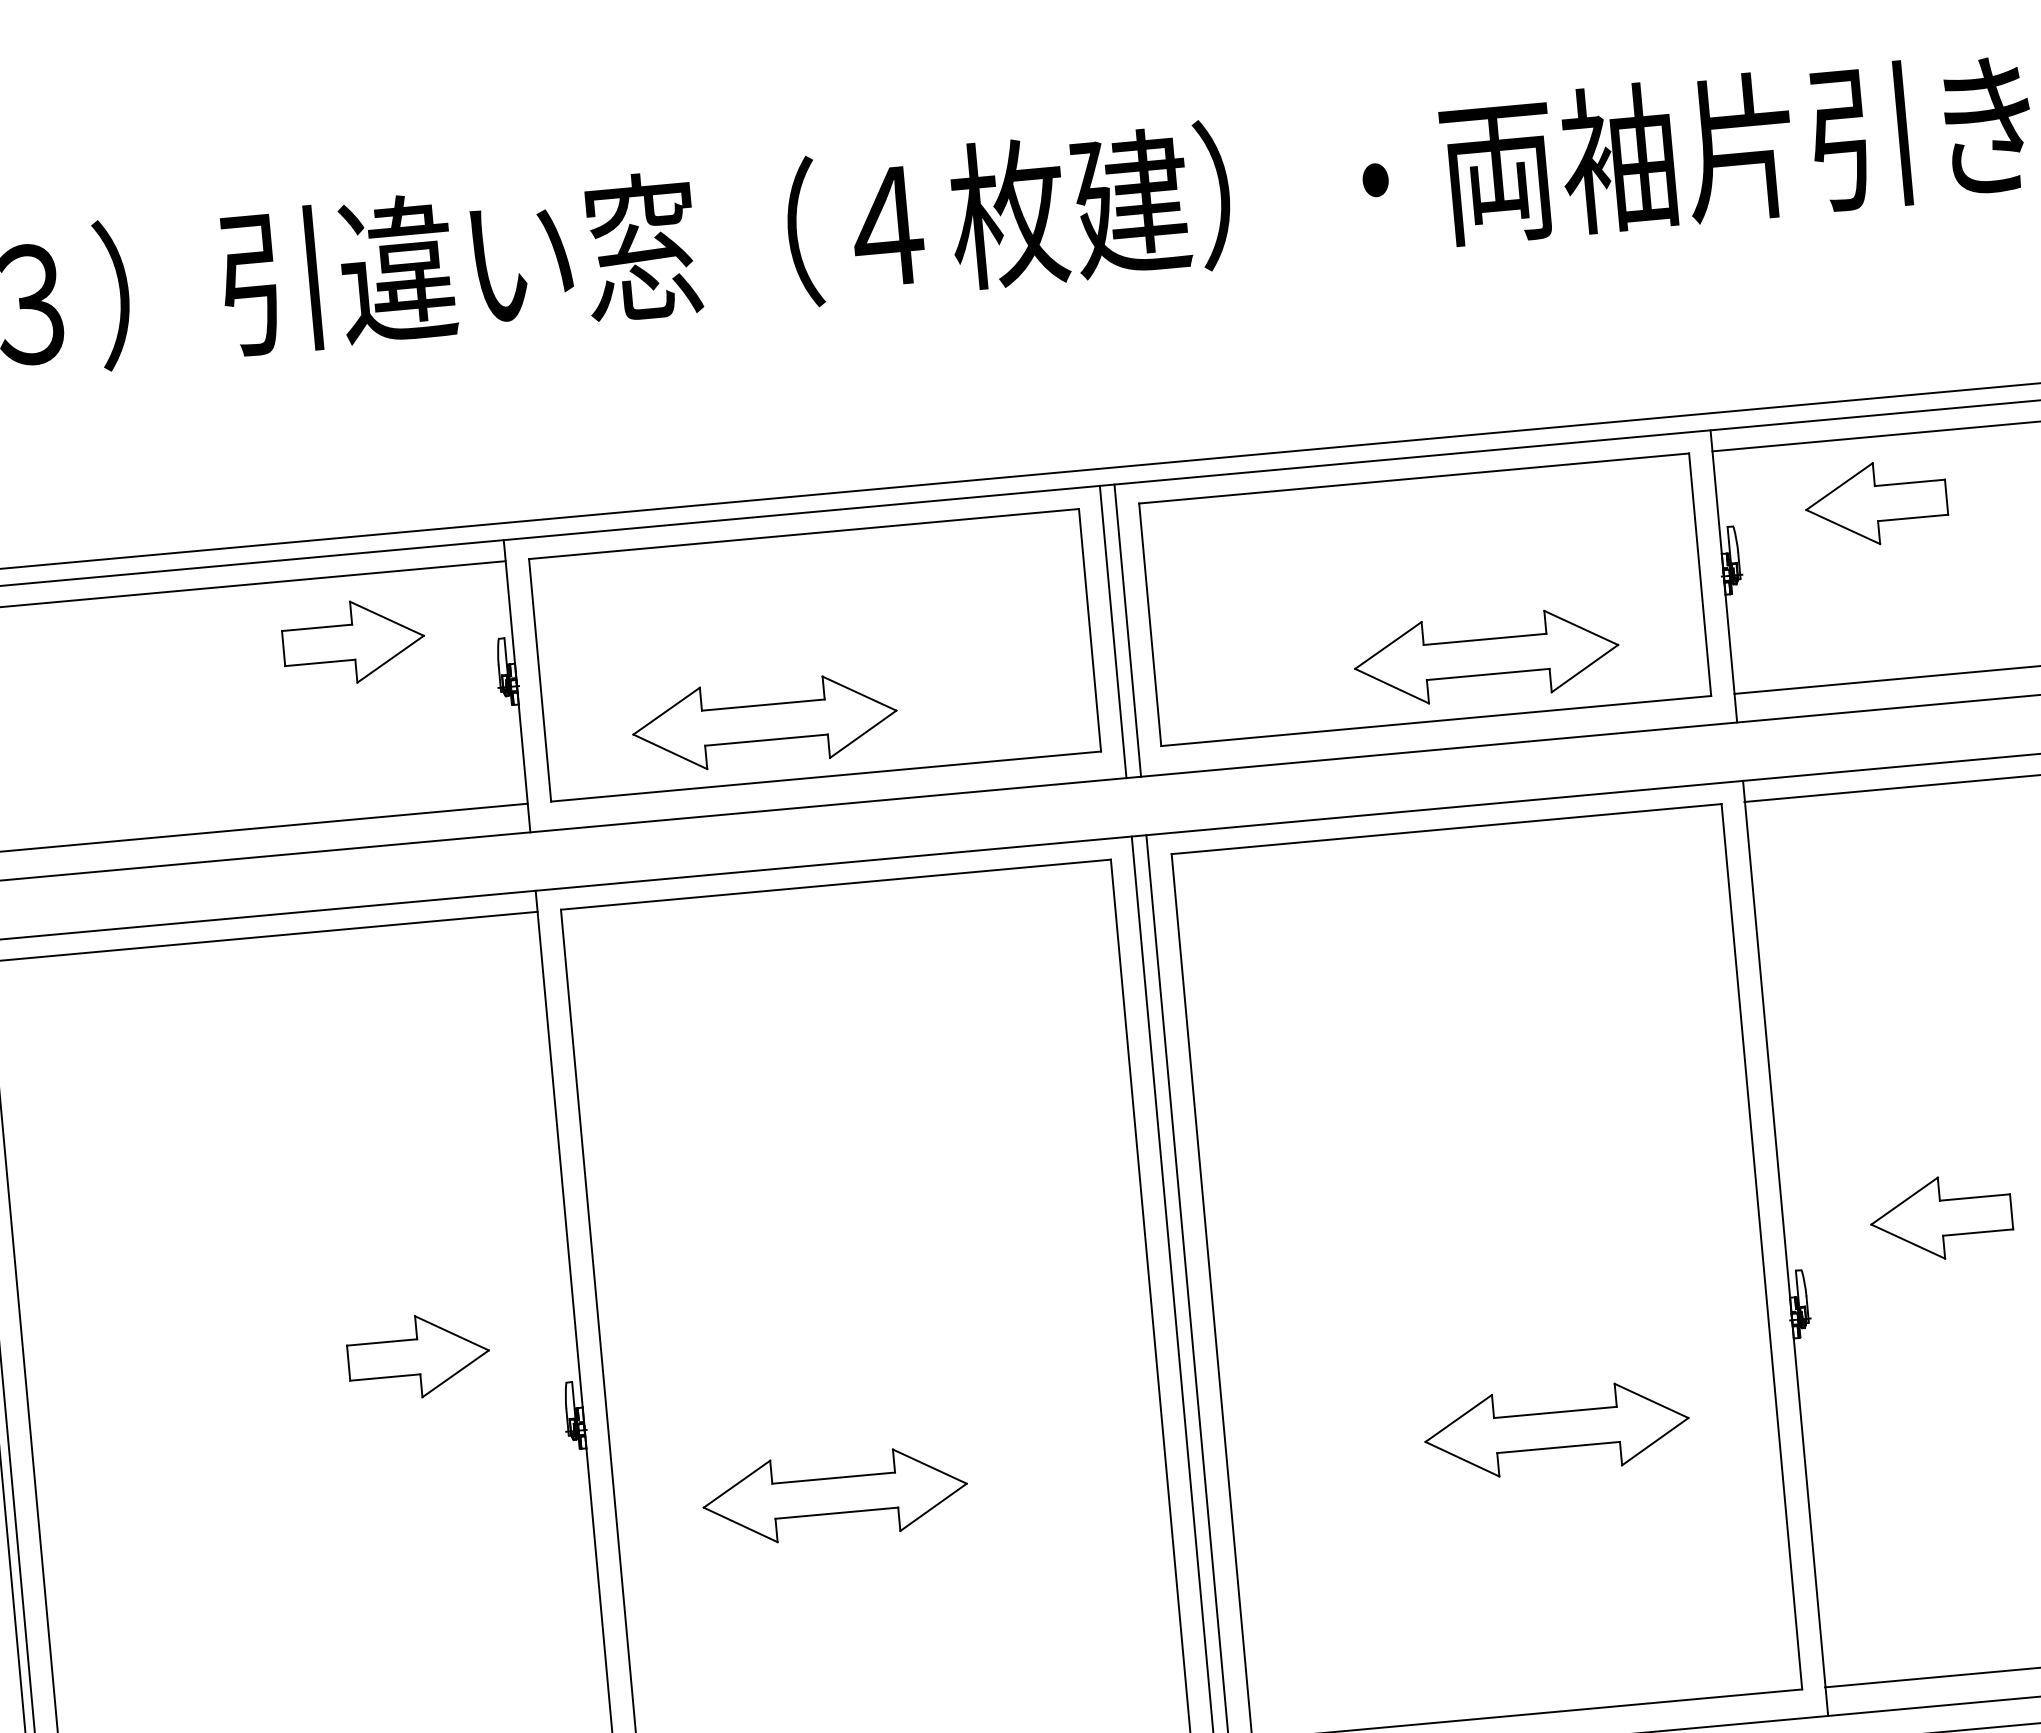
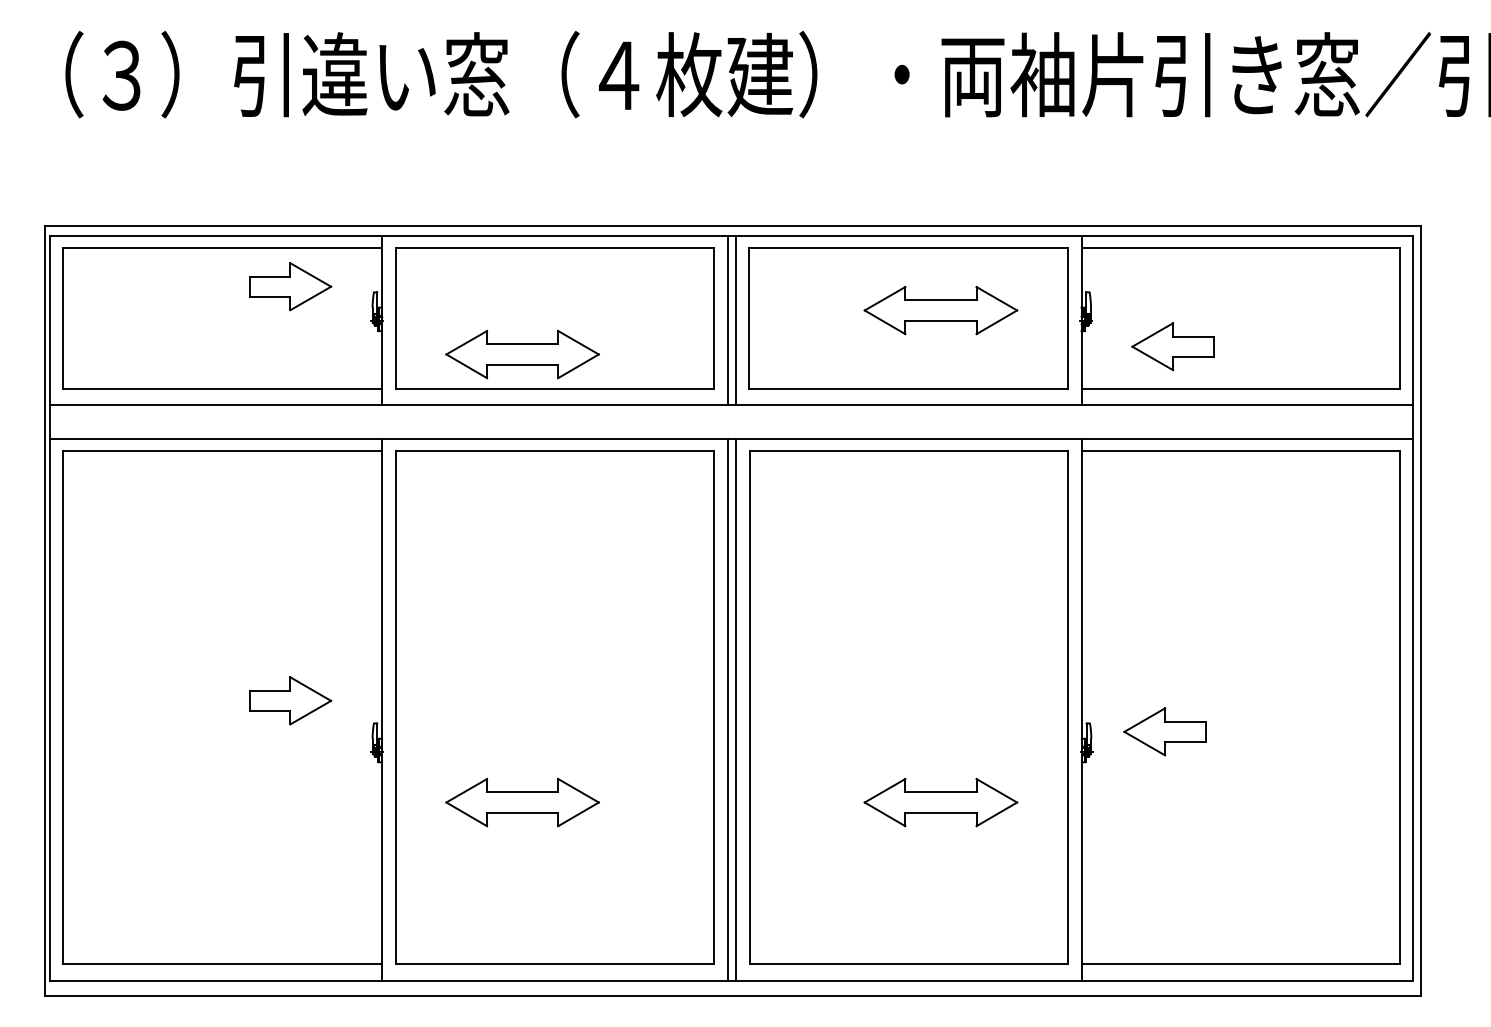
part: (1875, 503) -> (1172, 346), moved
part: (1485, 657) -> (940, 310), moved
part: (1940, 1217) -> (1164, 731), moved

